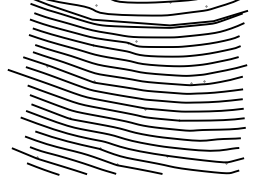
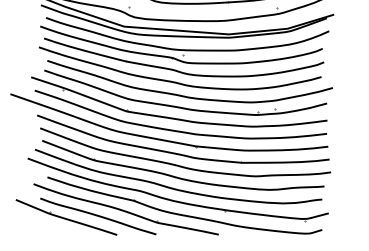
line: (42, 168) -> (57, 227), removed

